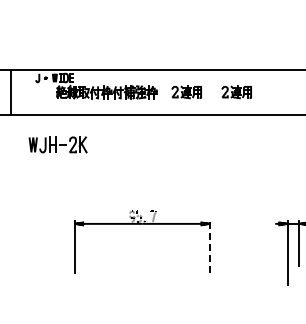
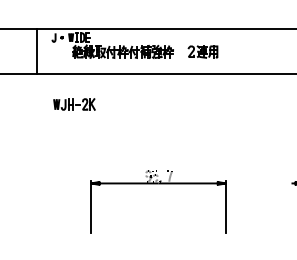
line: (10, 91) -> (36, 51), moved
part: (236, 92) -> (252, 52), removed
part: (58, 144) -> (74, 104), size x0.71
line: (210, 246) -> (226, 206), dashed -> solid

